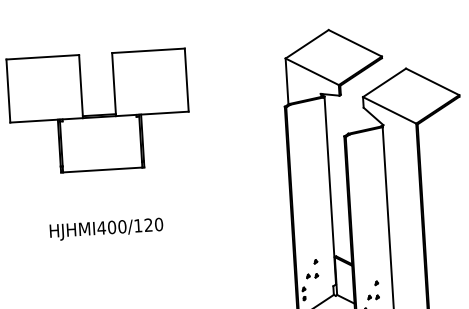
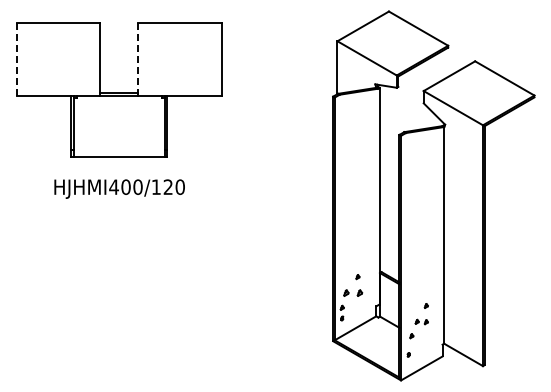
line: (114, 84) -> (138, 59), solid -> dashed
line: (8, 90) -> (16, 58), solid -> dashed
text: (106, 228) -> (119, 188), moved
part: (312, 276) -> (352, 293), size x1.4

